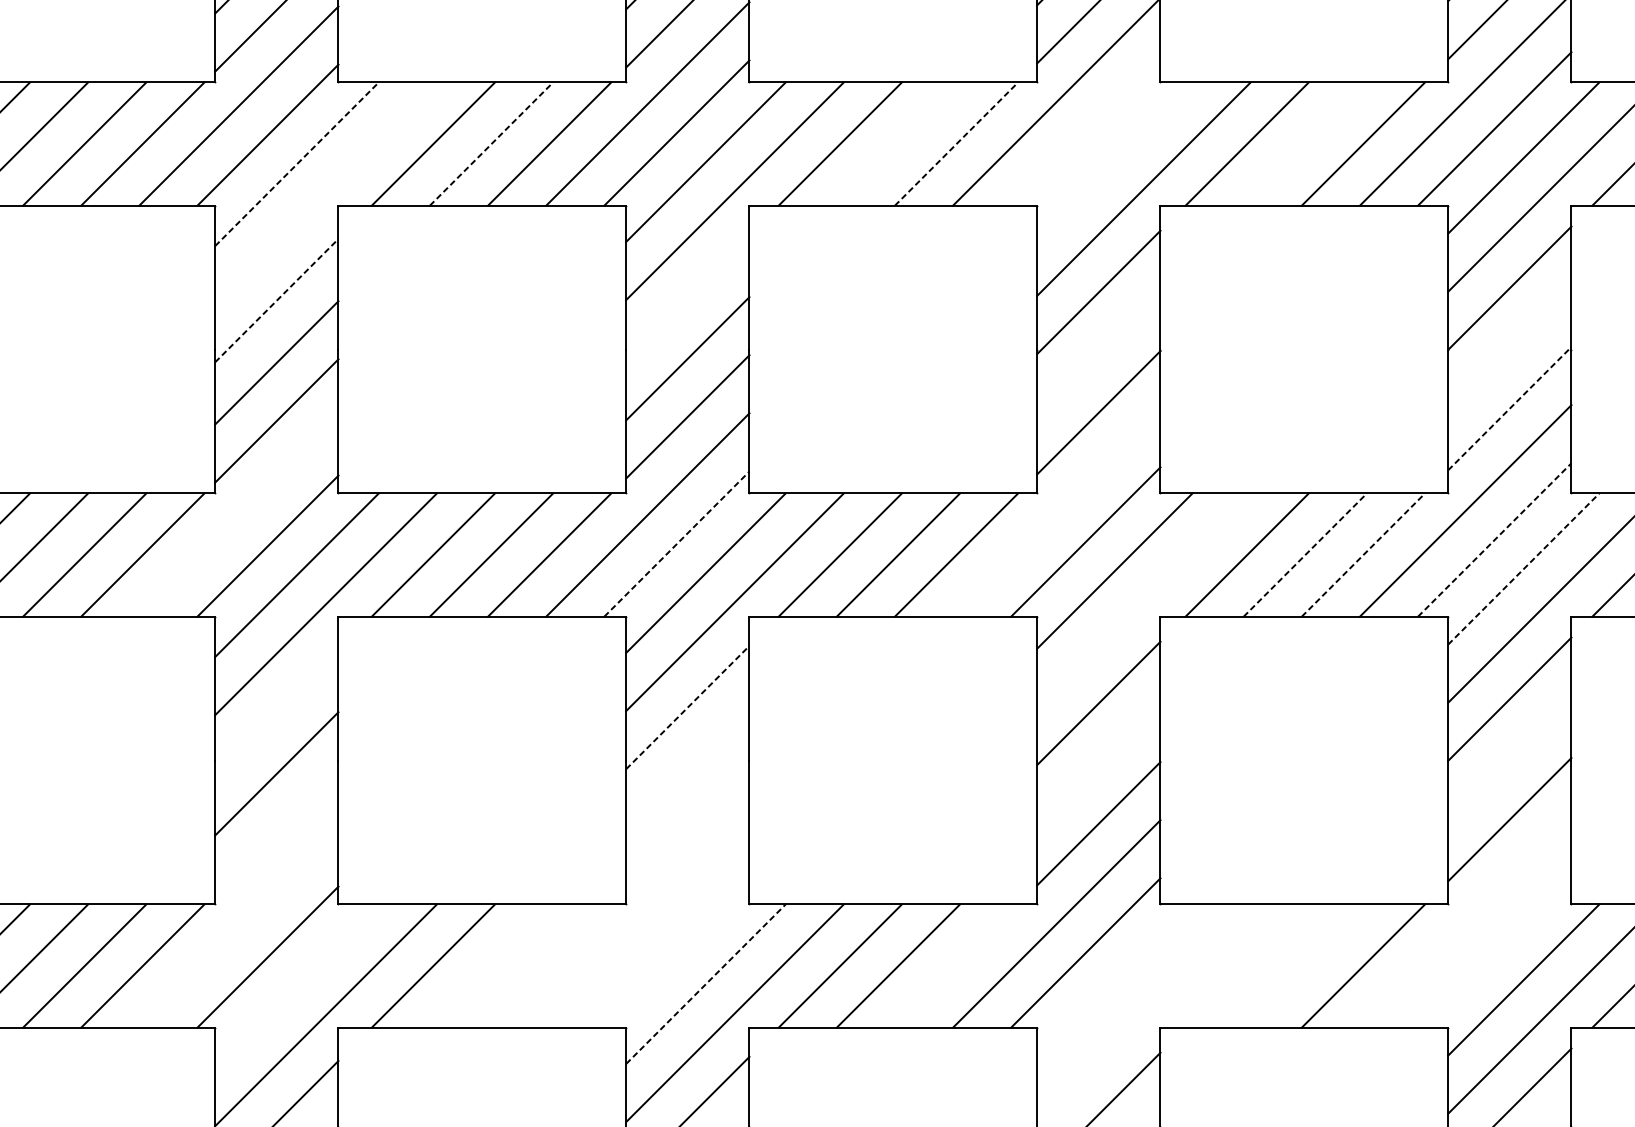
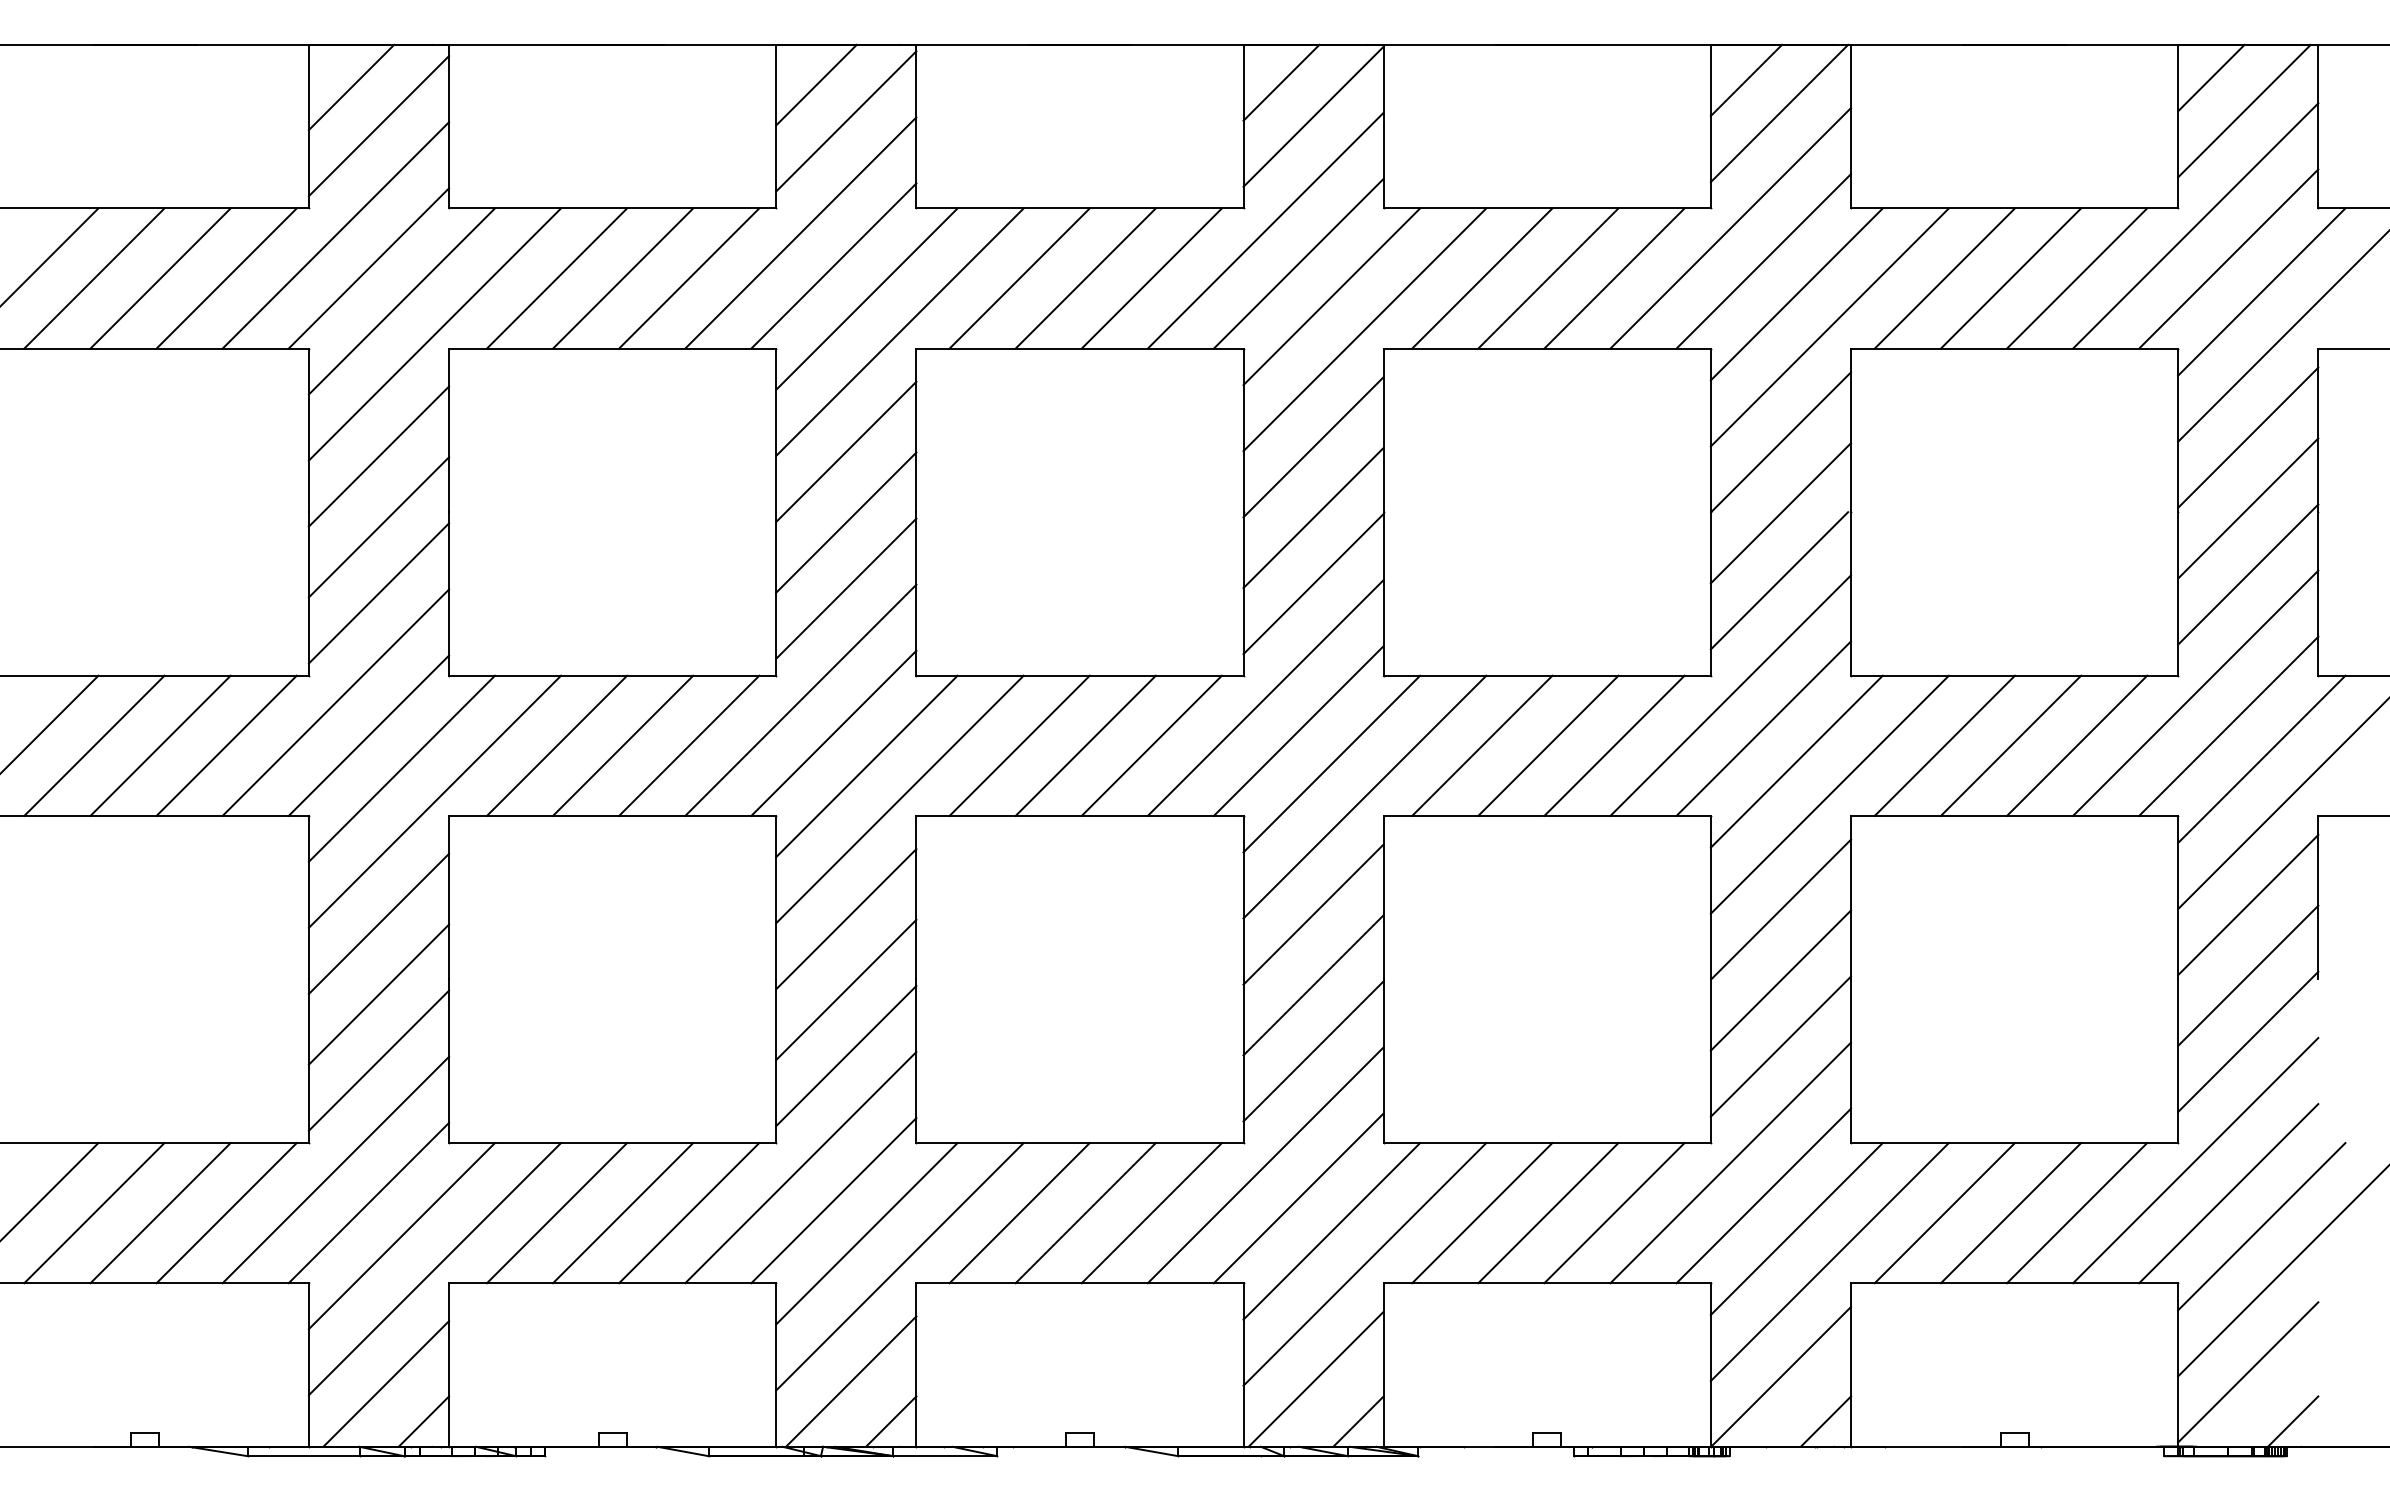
line: (1085, 130) -> (1298, 263), added
line: (491, 144) -> (623, 278), dashed -> solid
line: (898, 144) -> (1085, 278), added
line: (957, 144) -> (1152, 278), dashed -> solid
line: (1305, 144) -> (1548, 278), added
line: (1114, 159) -> (1331, 296), added
line: (296, 164) -> (401, 301), dashed -> solid
line: (325, 193) -> (434, 334), added
line: (688, 296) -> (846, 451), added
line: (277, 300) -> (379, 456), dashed -> solid
line: (1509, 350) -> (1780, 513), added
line: (1098, 354) -> (1313, 517), added
line: (1508, 409) -> (1779, 580), dashed -> solid
line: (1056, 512) -> (1265, 697), added
line: (238, 516) -> (335, 702), added
line: (1495, 539) -> (1764, 728), dashed -> solid
line: (676, 544) -> (833, 733), dashed -> solid
line: (1305, 554) -> (1548, 745), dashed -> solid
line: (1363, 554) -> (1614, 745), dashed -> solid
line: (1523, 568) -> (1796, 761), dashed -> solid
line: (1143, 599) -> (1364, 796), added
line: (688, 706) -> (846, 918), dashed -> solid
line: (276, 711) -> (378, 923), added
line: (1509, 761) -> (1780, 980), added
line: (1098, 765) -> (1313, 985), added
line: (688, 769) -> (846, 989), added
line: (688, 827) -> (846, 1055), added
line: (276, 831) -> (378, 1060), added
line: (1465, 921) -> (1730, 1162), added
line: (647, 925) -> (800, 1167), added
line: (238, 927) -> (335, 1169), added
line: (1494, 950) -> (1763, 1195), added
line: (676, 954) -> (833, 1200), added
line: (491, 966) -> (623, 1213), added
line: (549, 966) -> (689, 1213), added
line: (956, 966) -> (1151, 1213), added
line: (1247, 966) -> (1482, 1213), added
line: (1305, 966) -> (1548, 1213), added
line: (1114, 982) -> (1331, 1231), added
line: (706, 983) -> (867, 1233), dashed -> solid
line: (296, 986) -> (401, 1236), added
line: (1143, 1011) -> (1364, 1264), added

